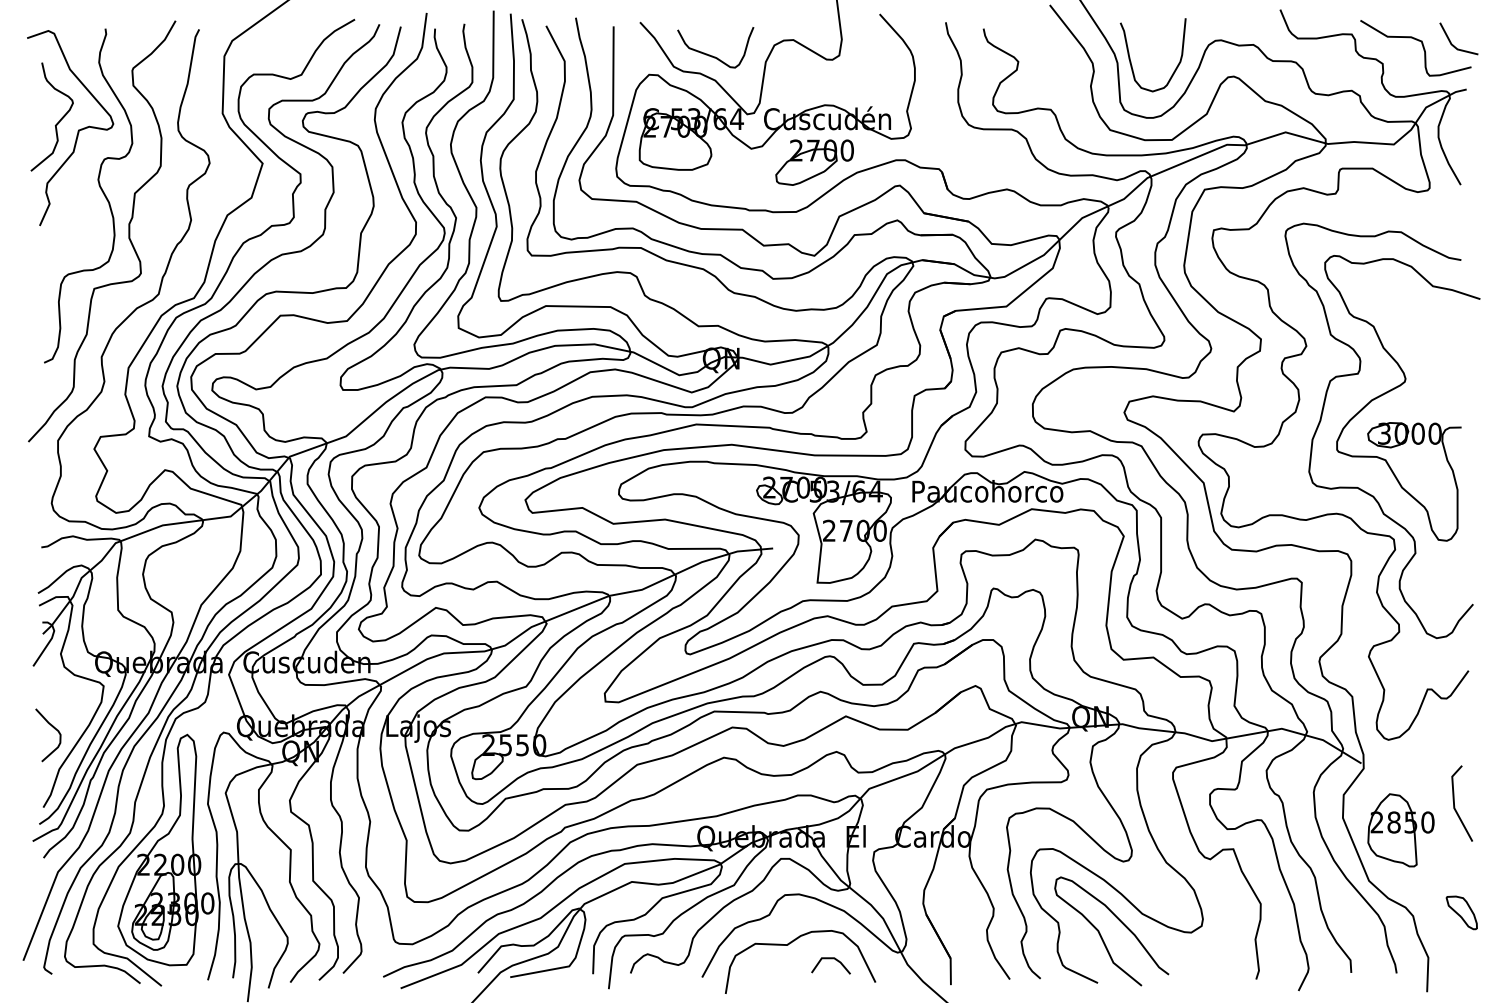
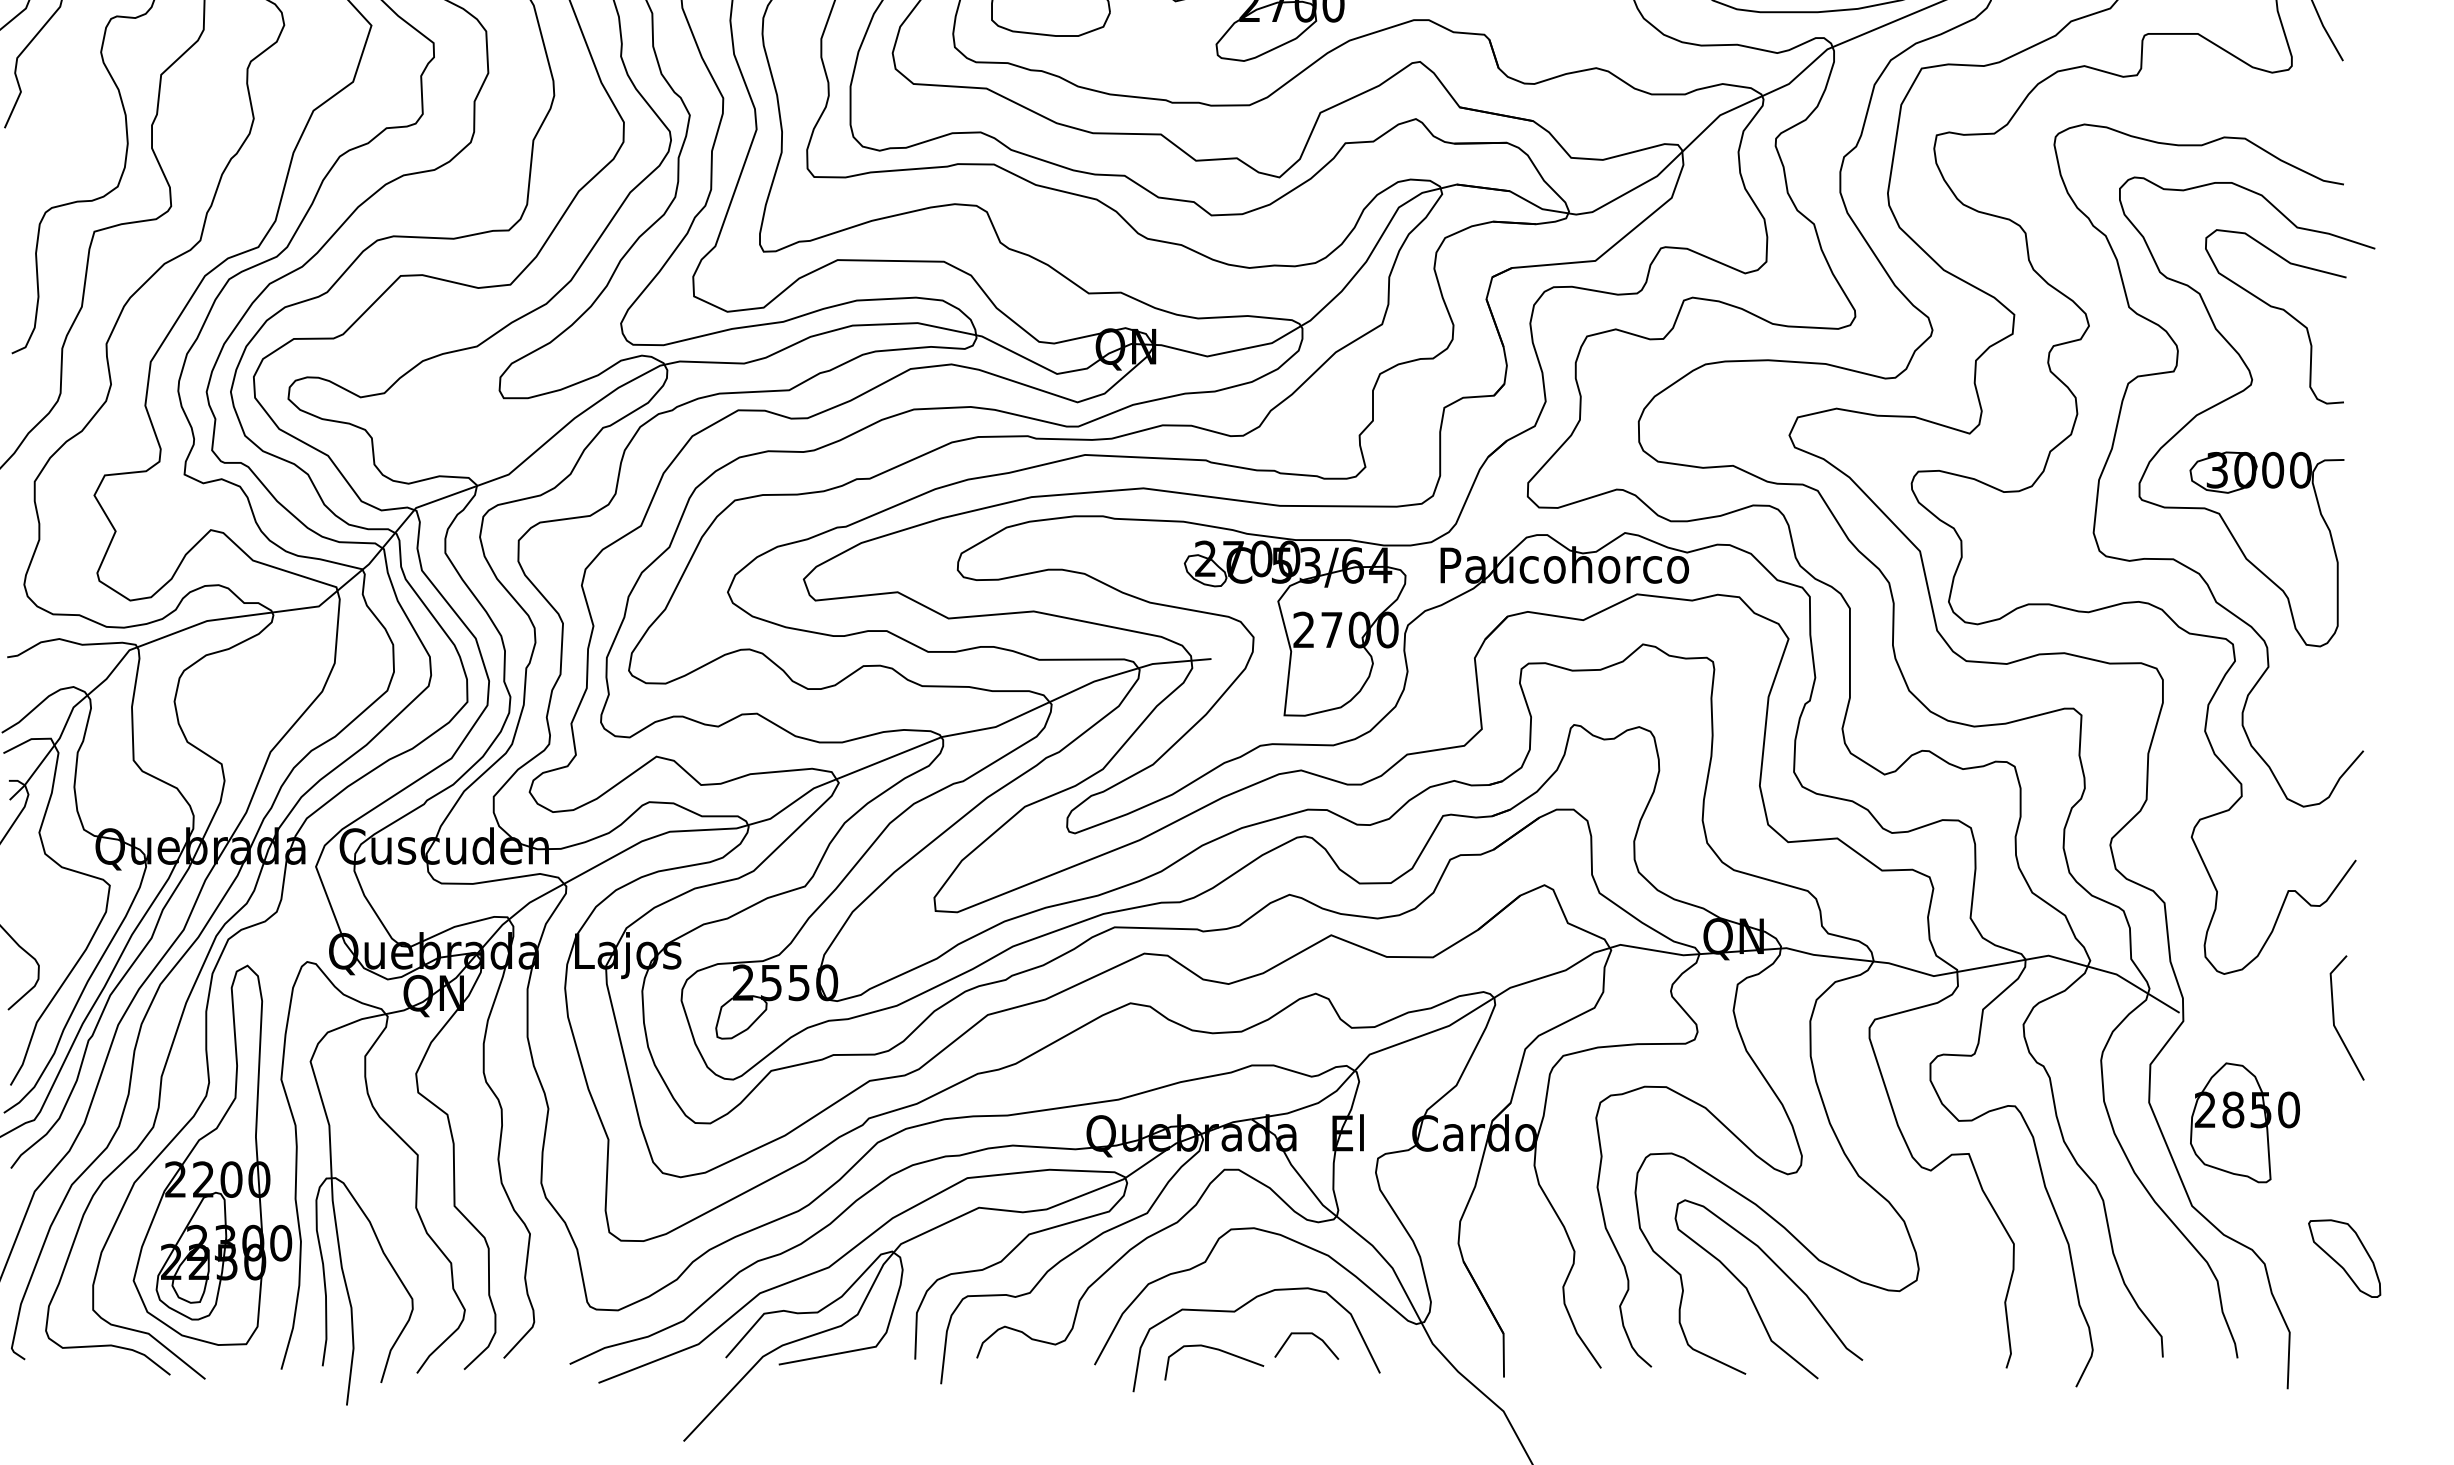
curve: (1420, 336) -> (2276, 310), added
line: (1455, 806) -> (2336, 1022), moved
part: (1461, 912) -> (2344, 1258), size x1.43
curve: (777, 969) -> (1218, 1351), added

